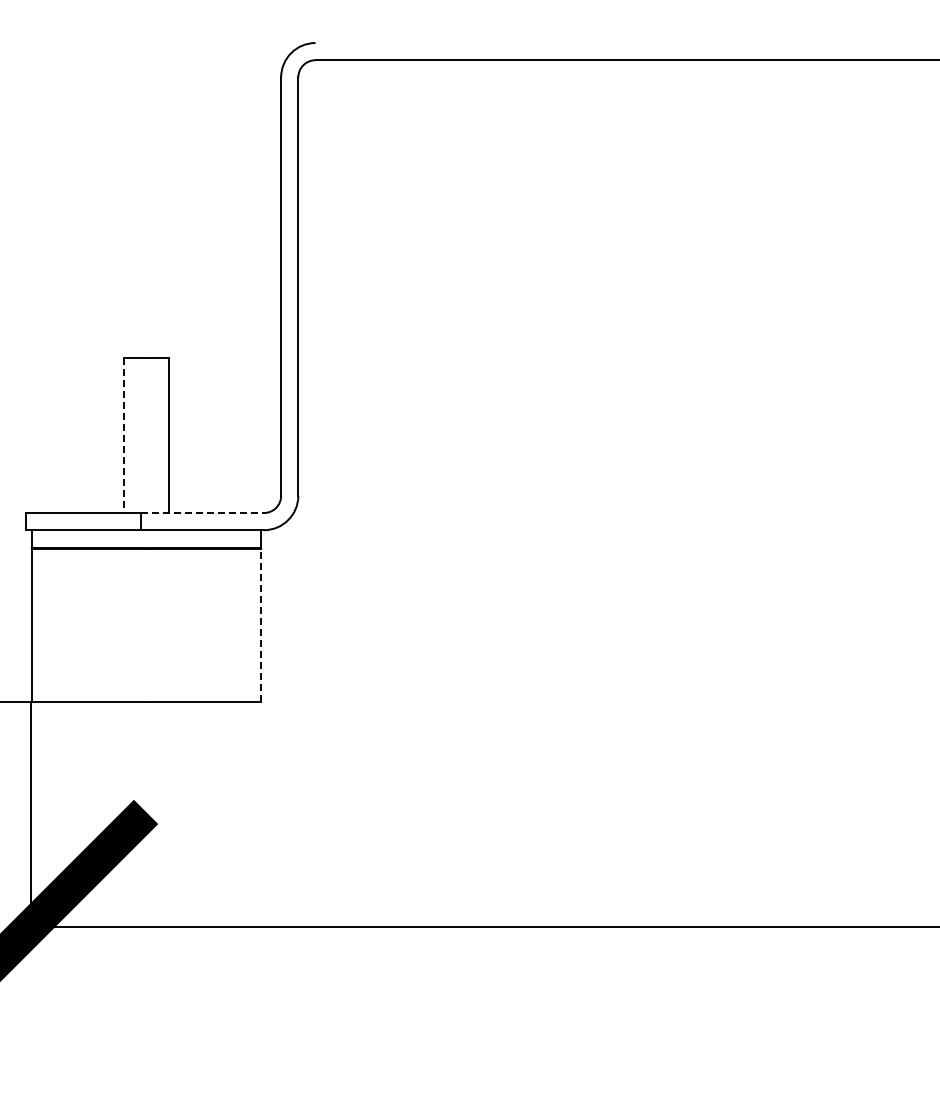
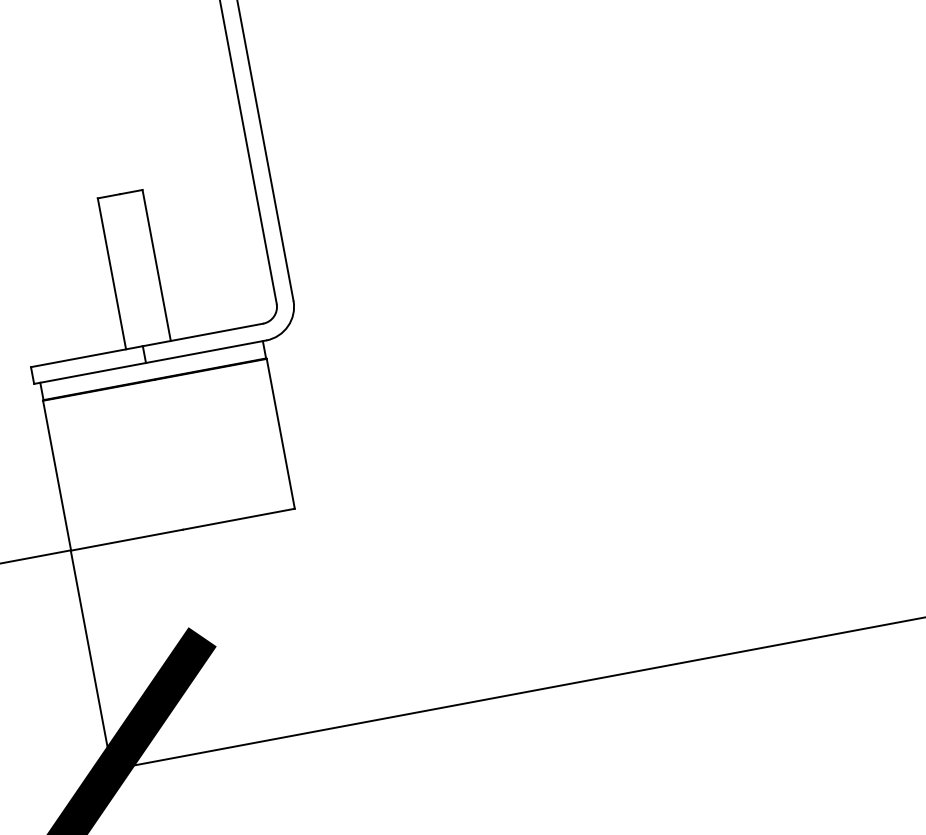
line: (123, 436) -> (112, 274), dashed -> solid
line: (202, 513) -> (203, 335), dashed -> solid
line: (261, 625) -> (281, 433), dashed -> solid

